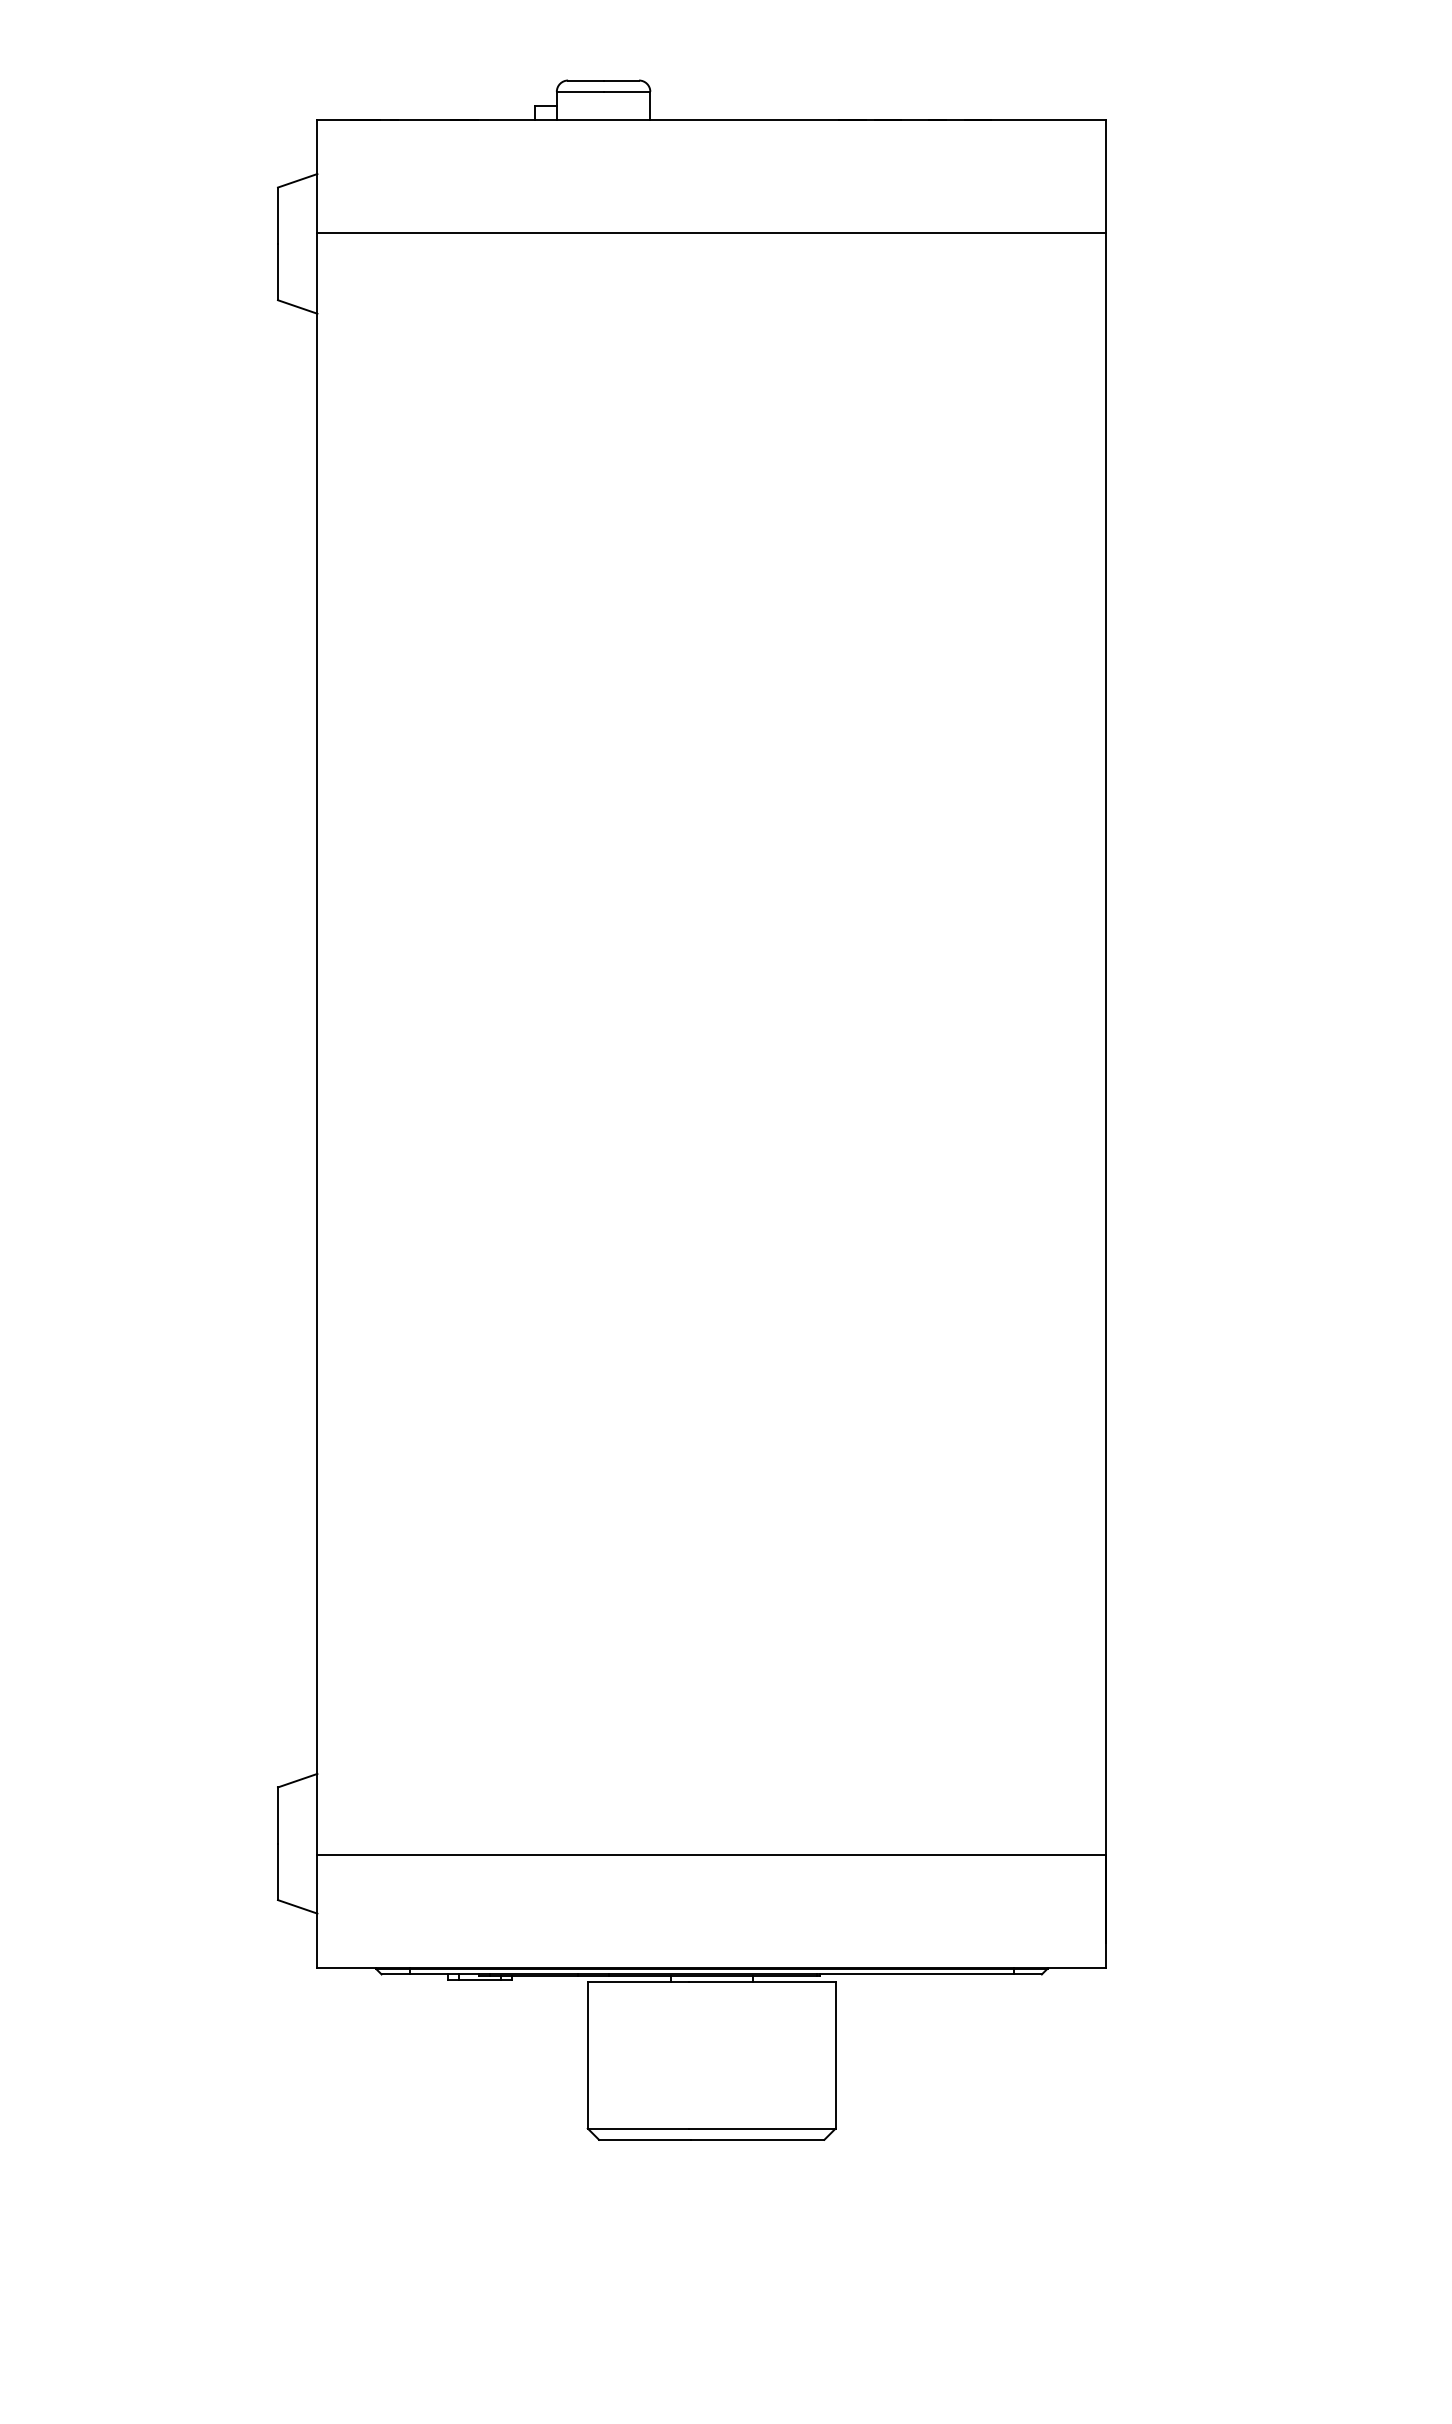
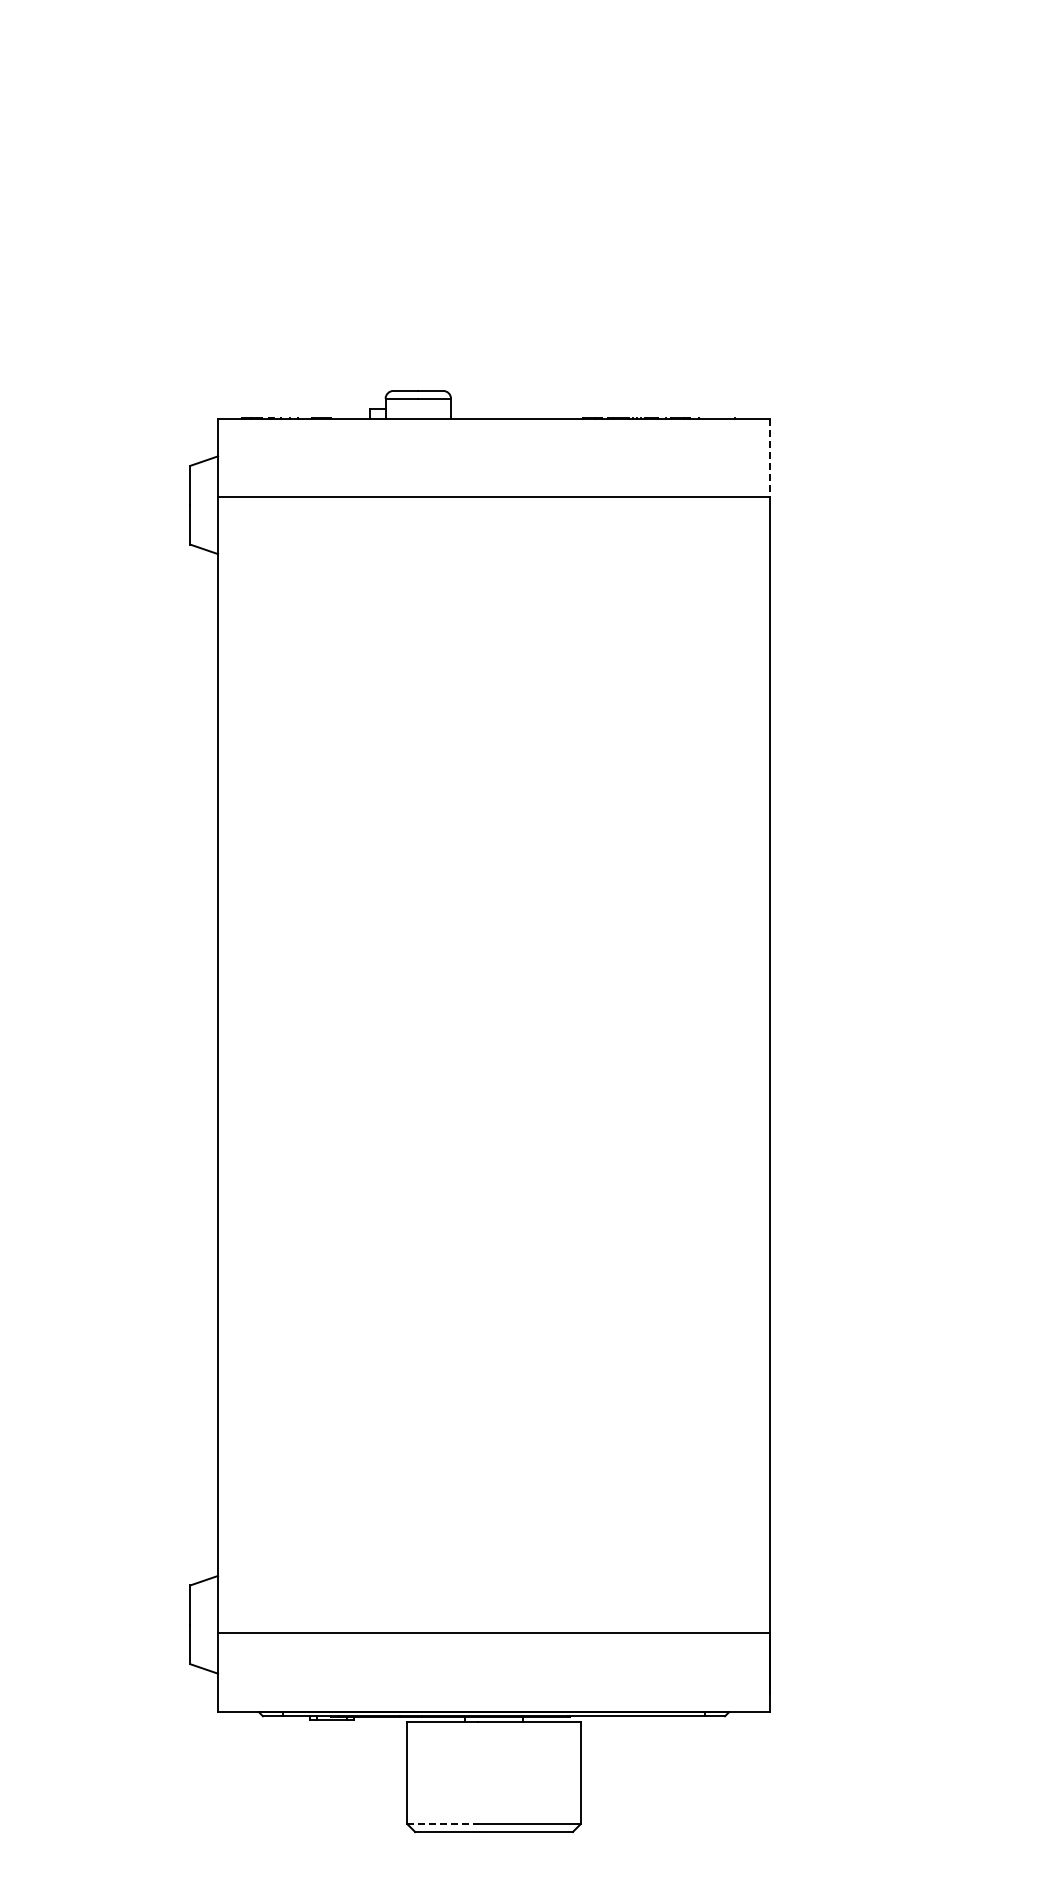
line: (1105, 177) -> (769, 458), solid -> dashed
line: (639, 2129) -> (443, 1824), solid -> dashed

